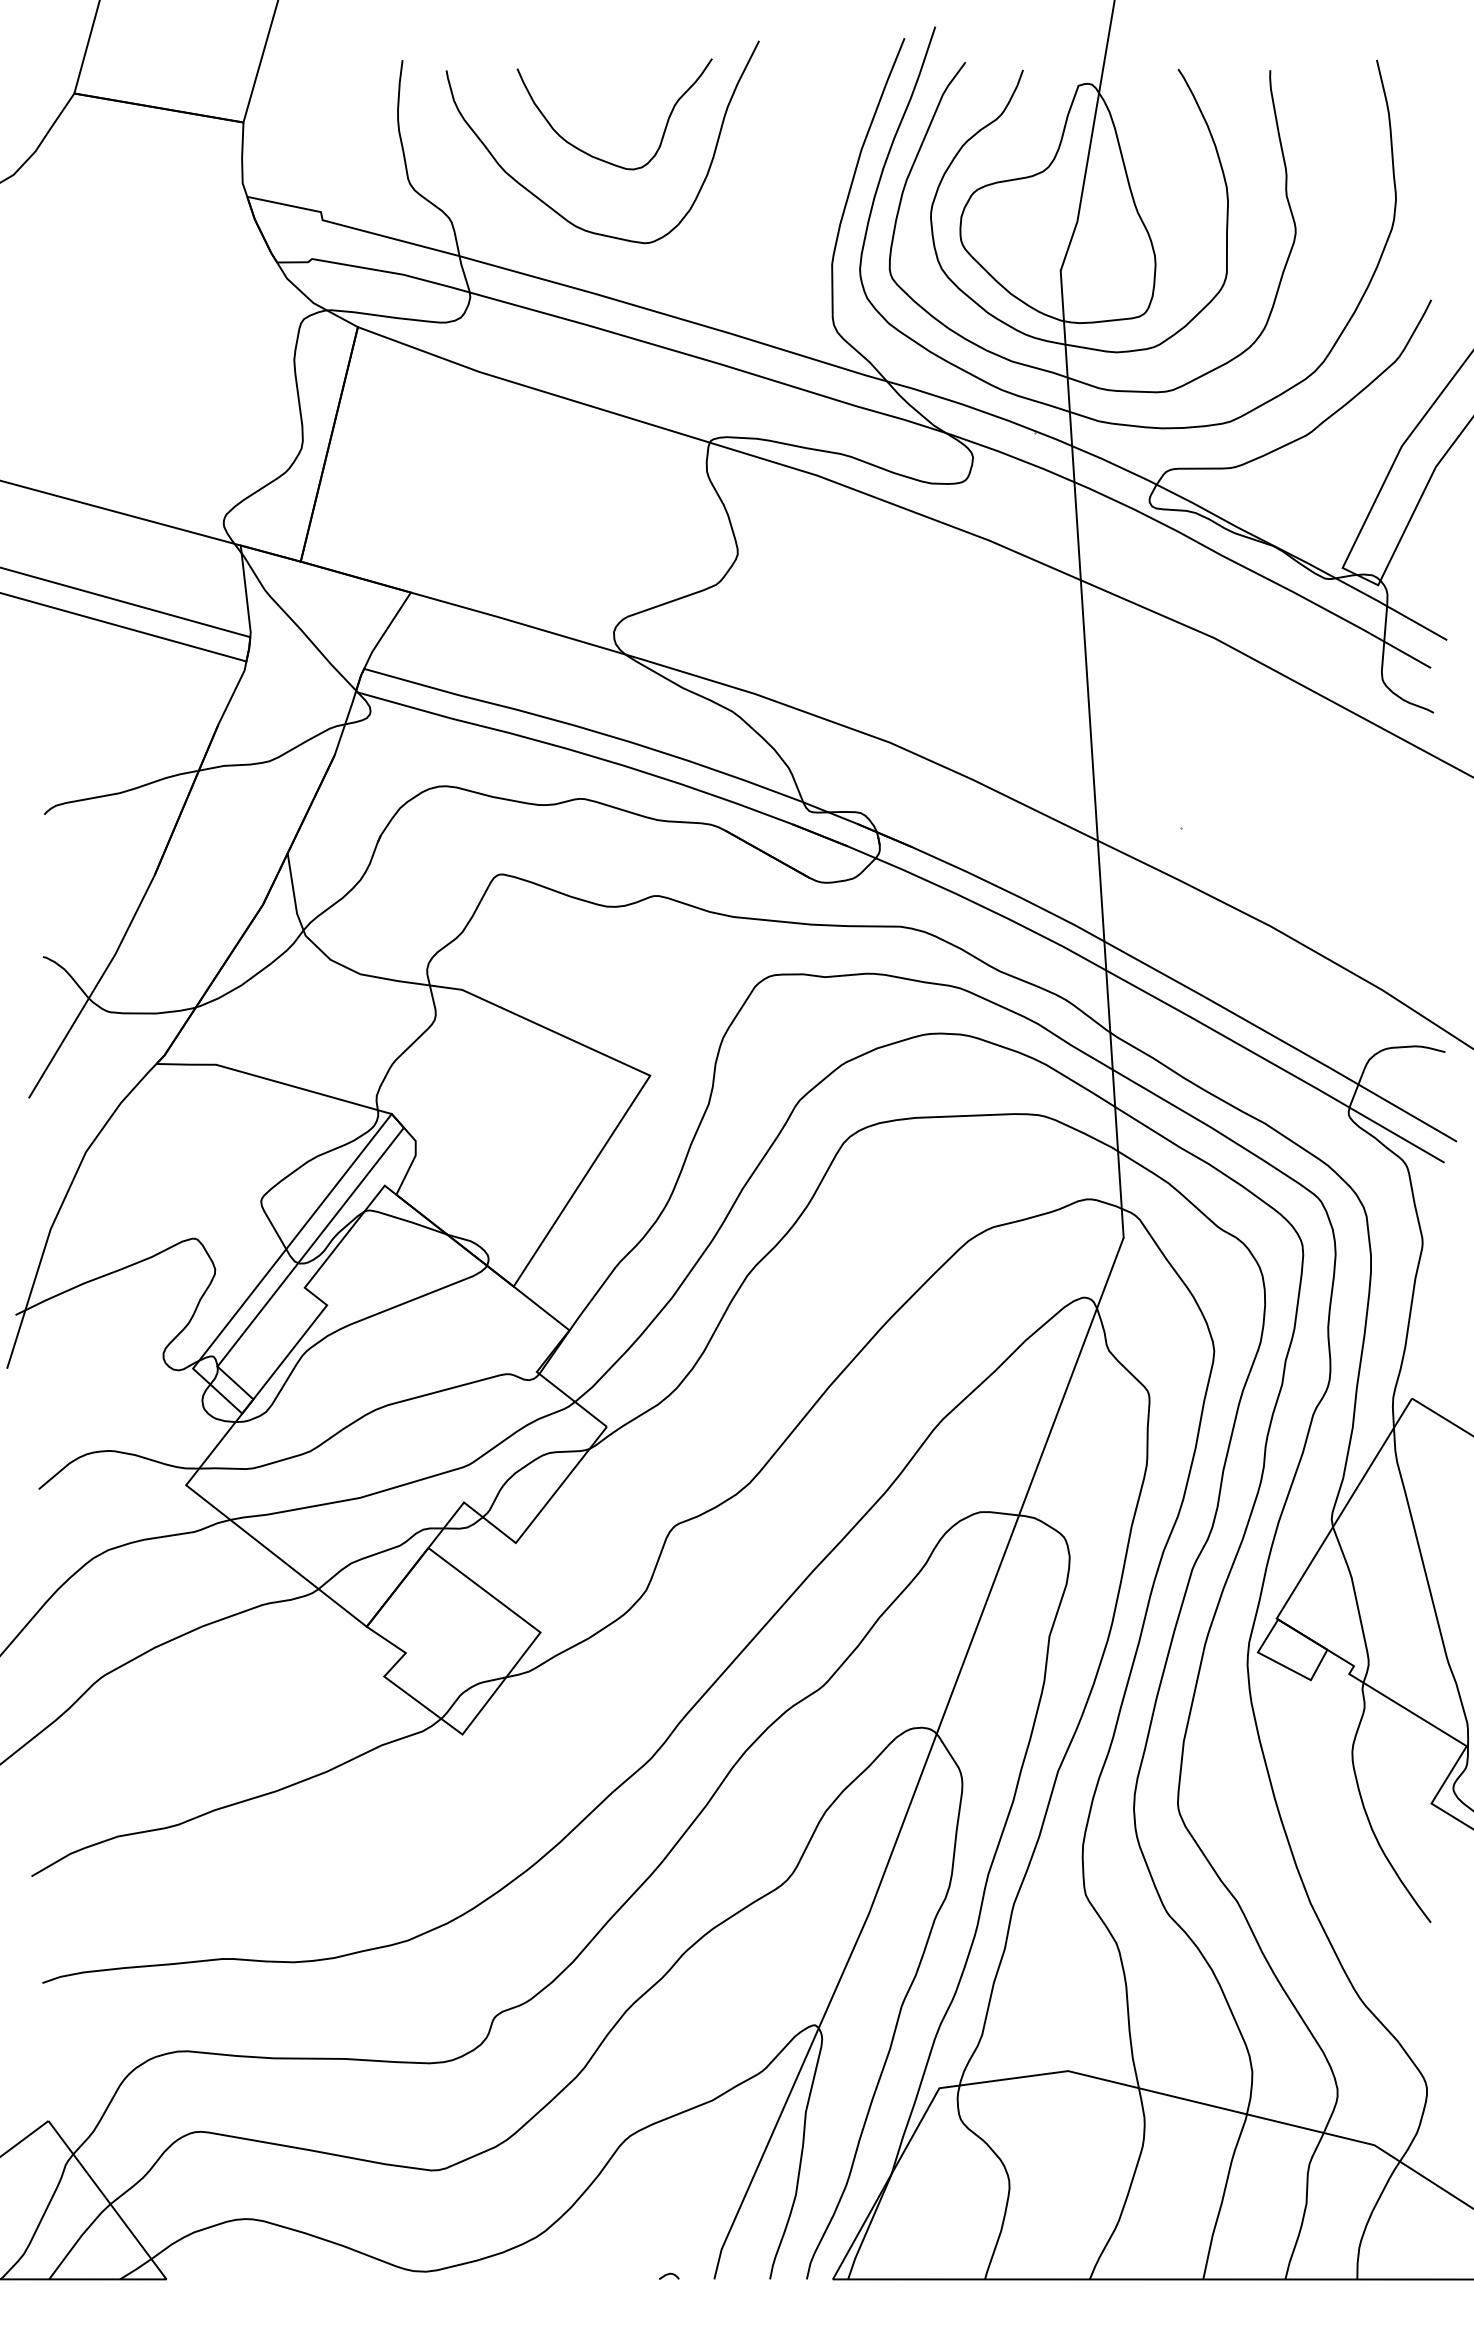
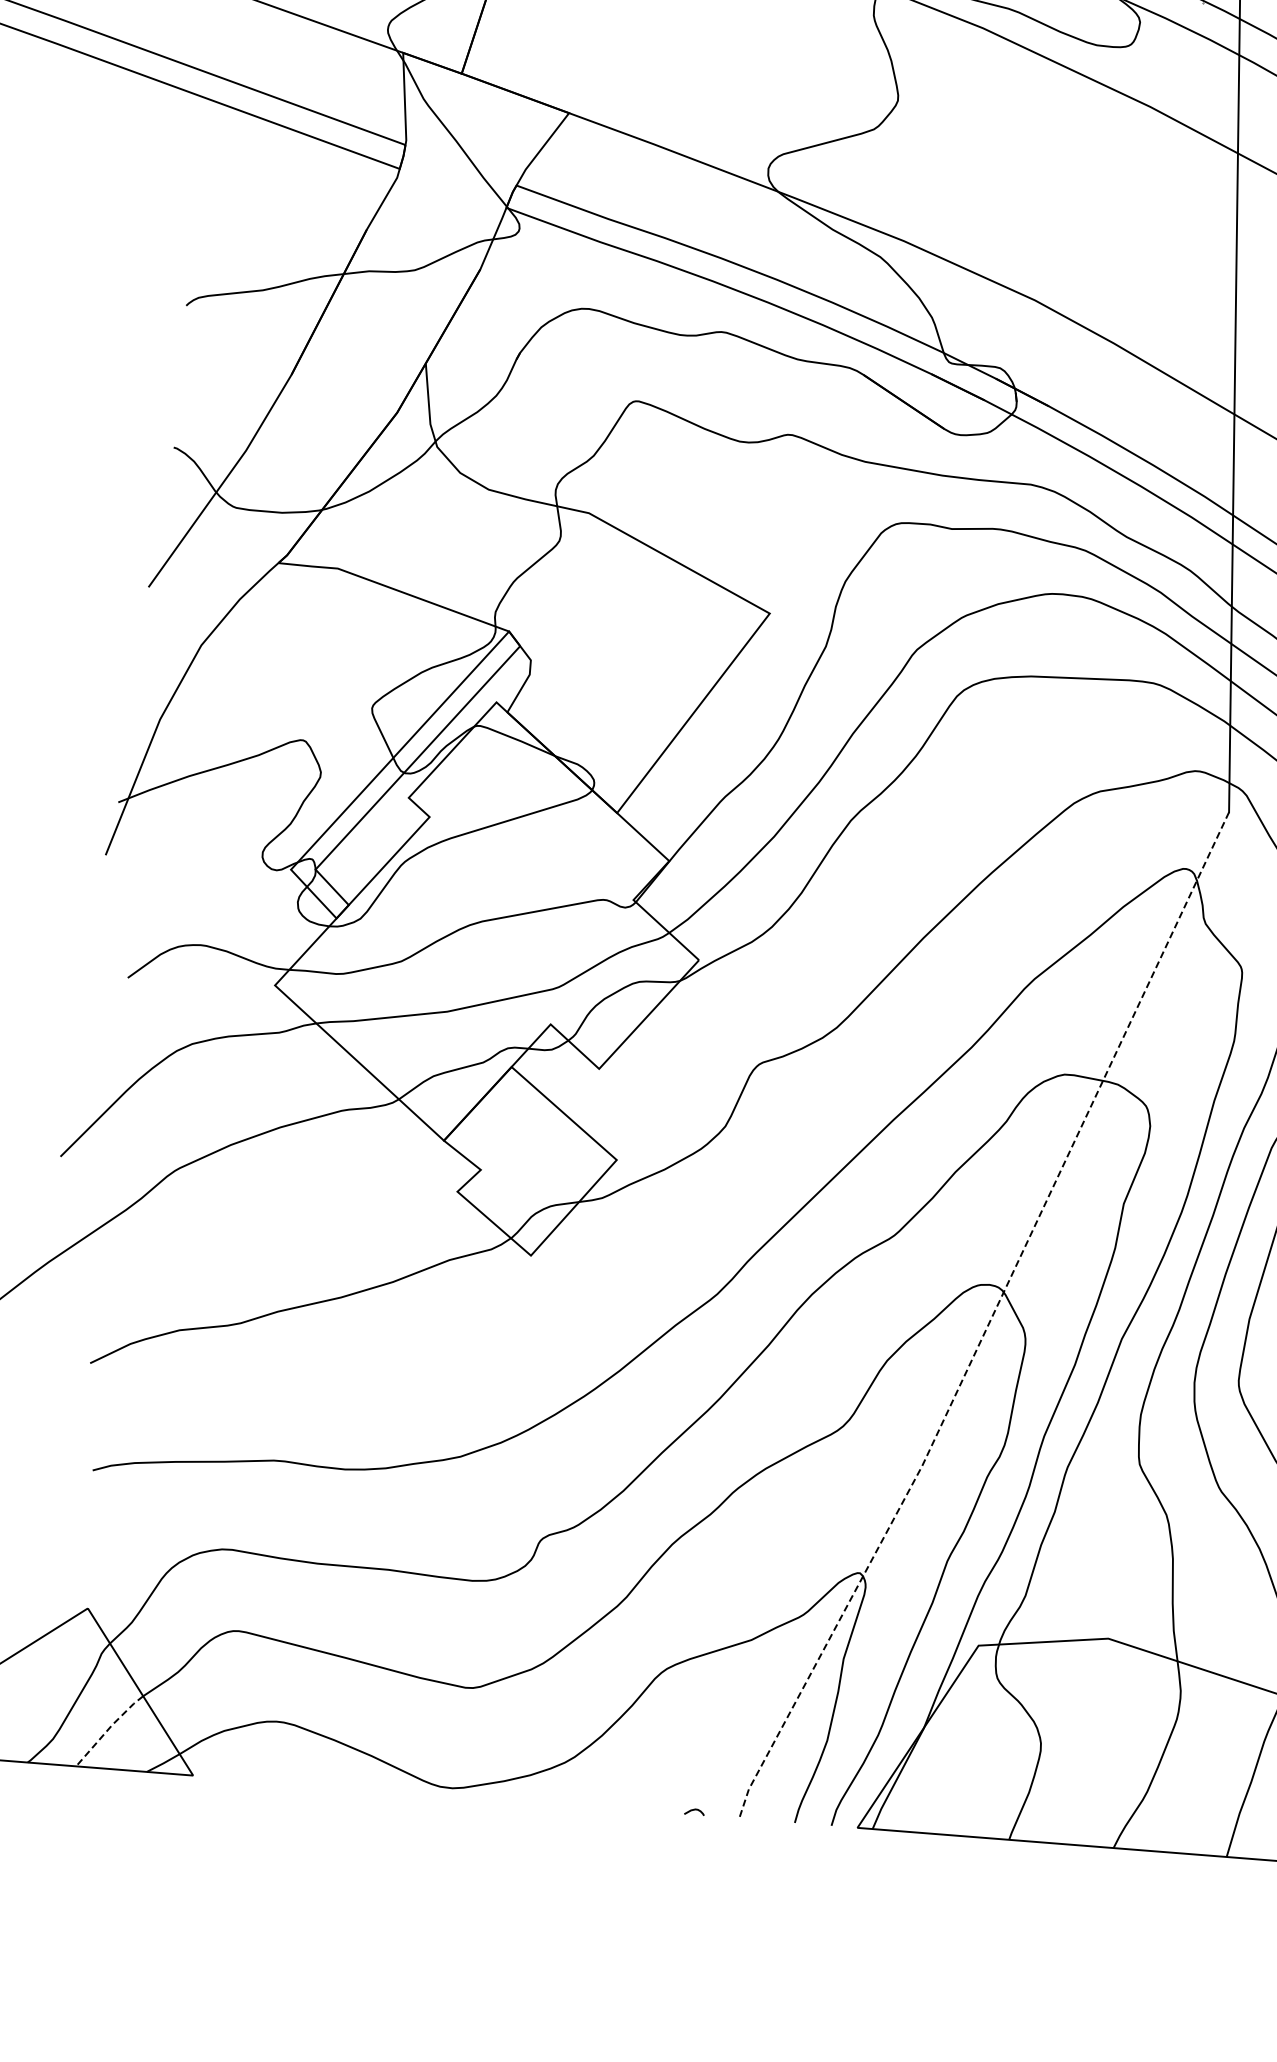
line: (925, 1763) -> (990, 1320), solid -> dashed
line: (79, 2239) -> (109, 1728), solid -> dashed

